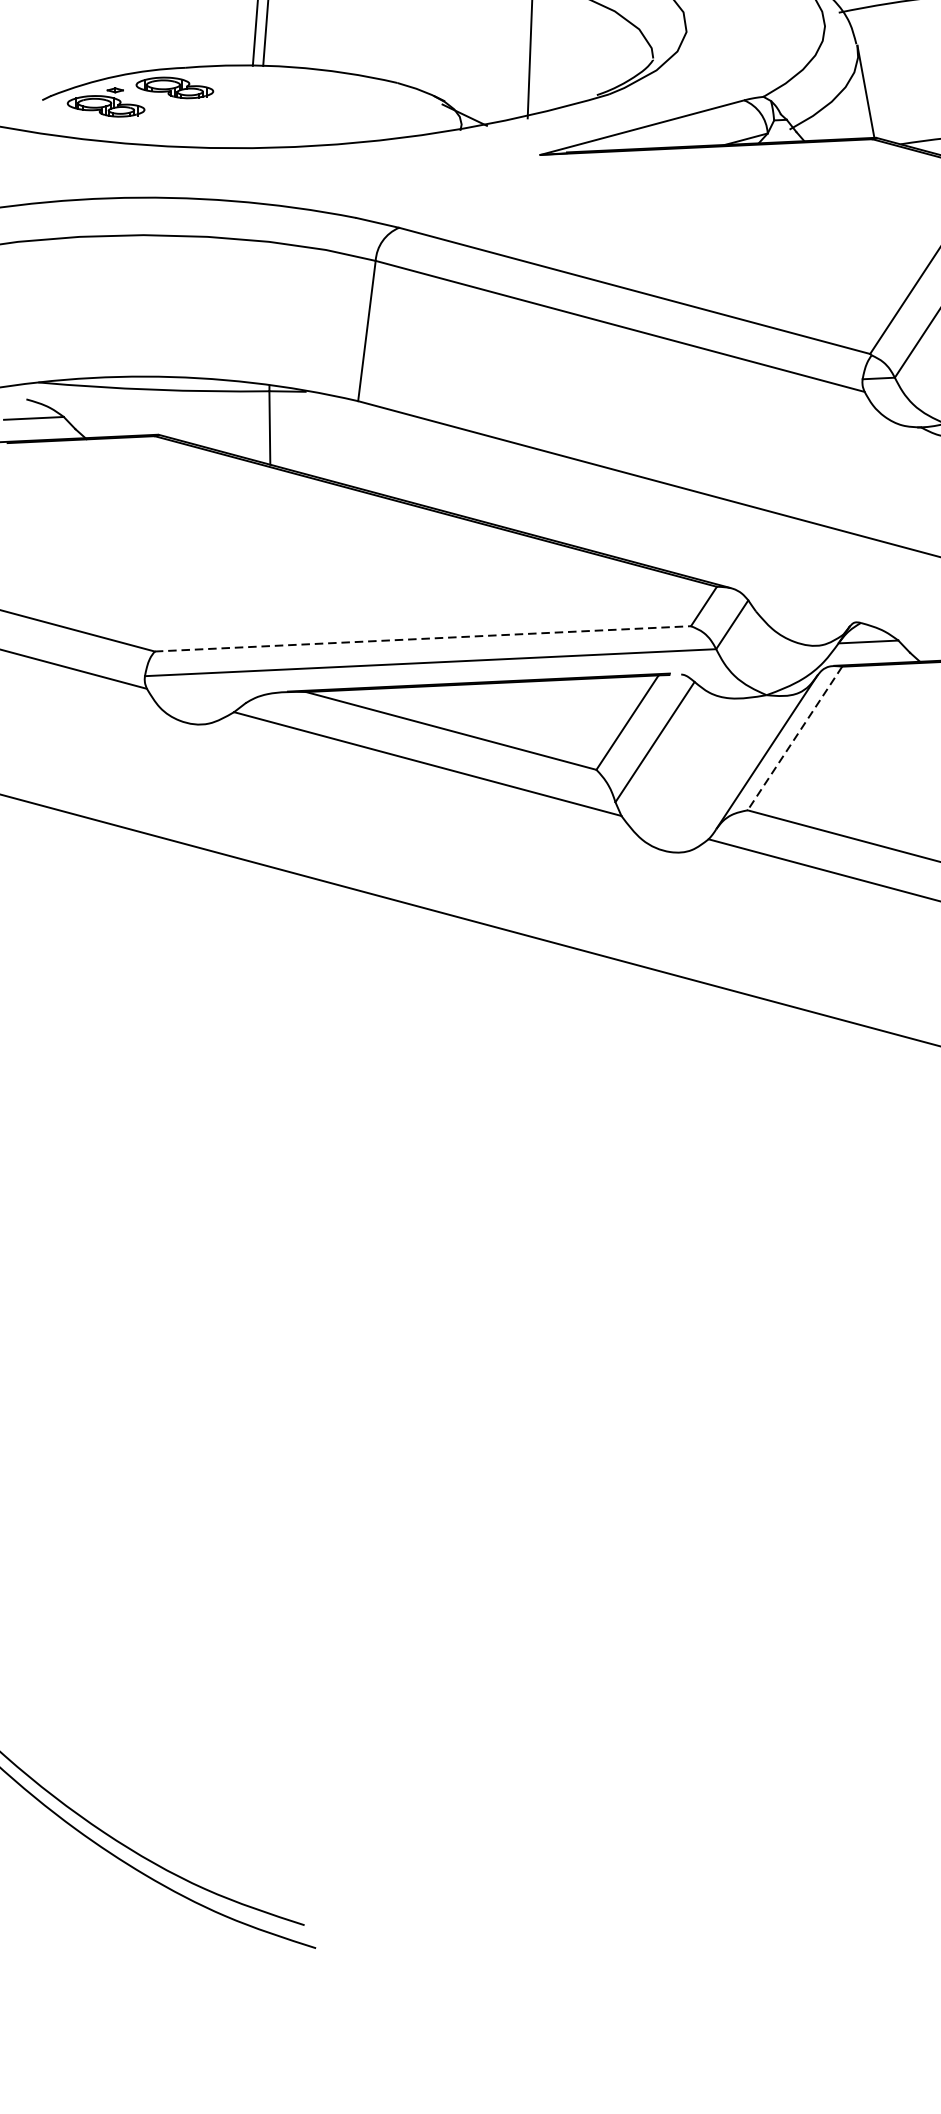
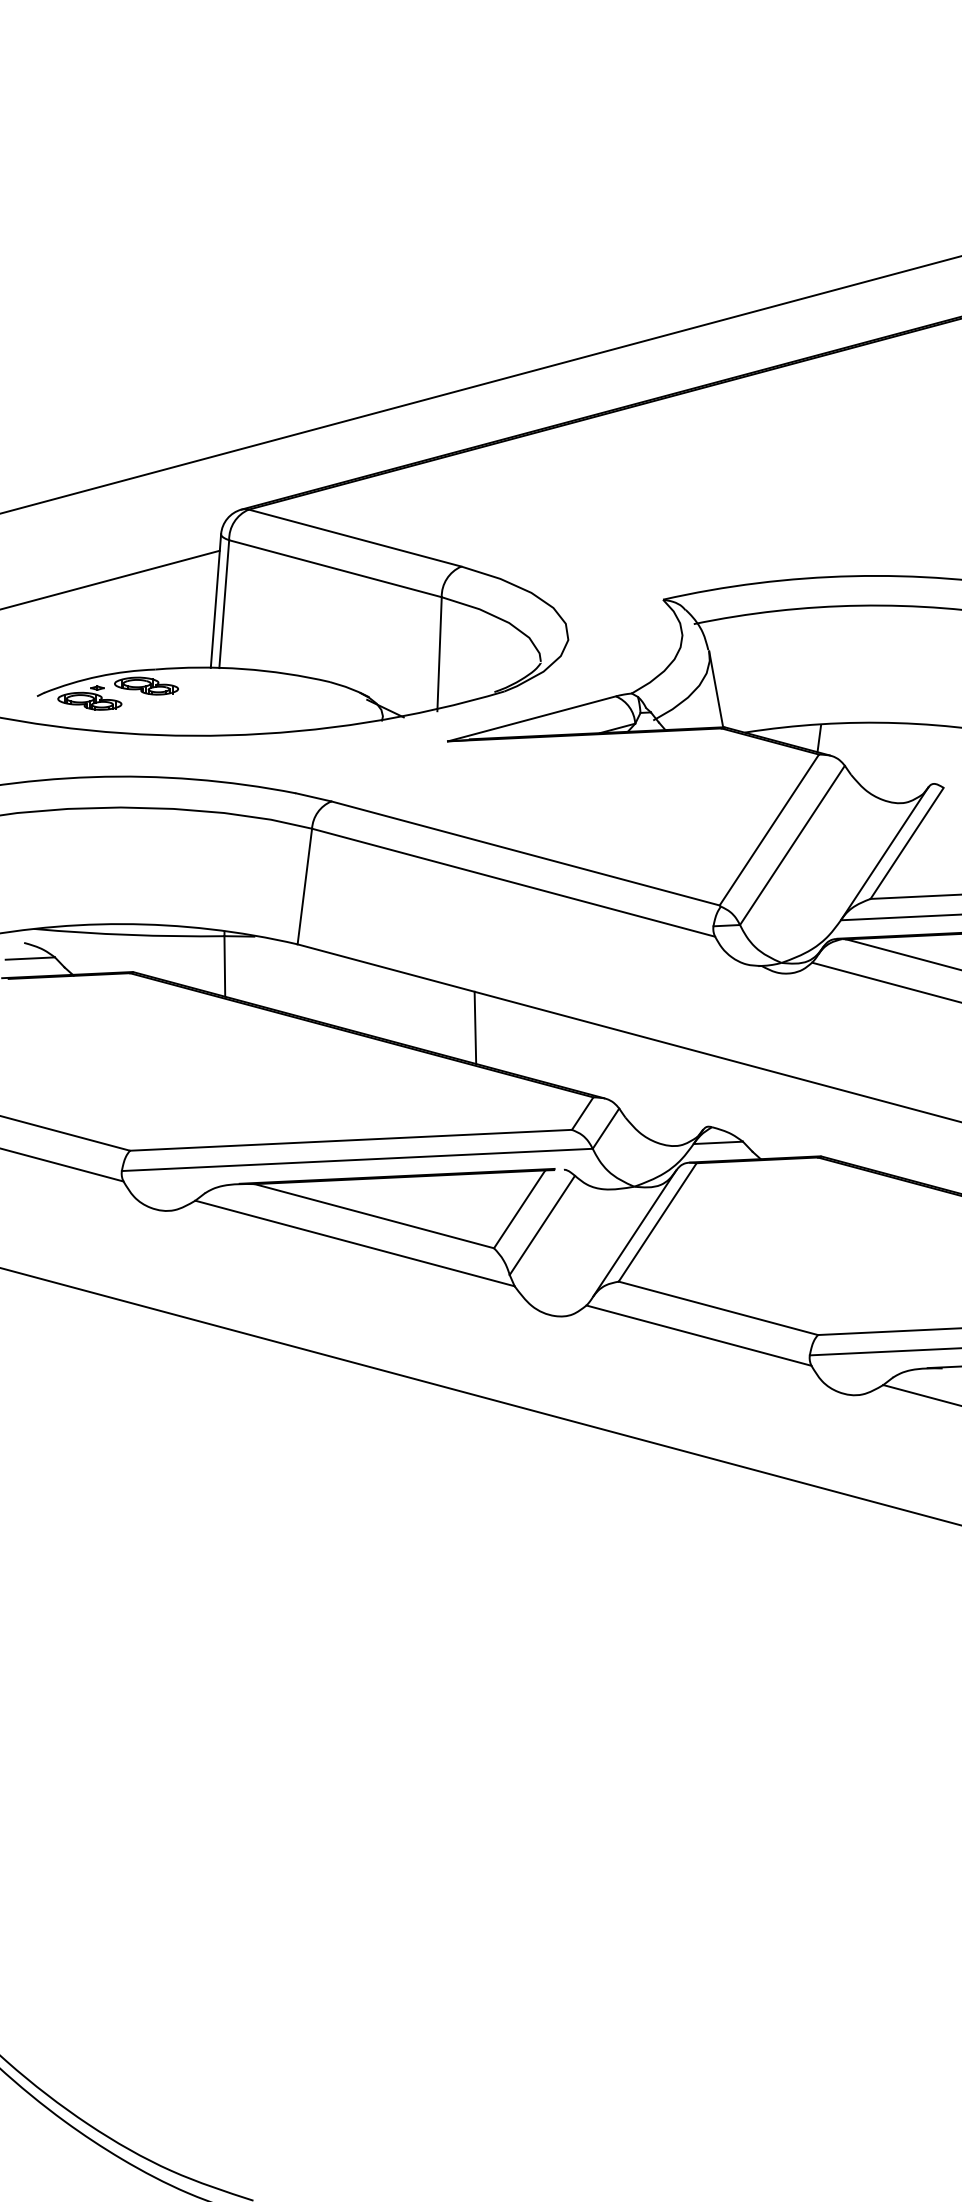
line: (573, 502) -> (475, 1027), added
line: (423, 639) -> (351, 1140), dashed -> solid
line: (794, 738) -> (657, 1222), dashed -> solid

